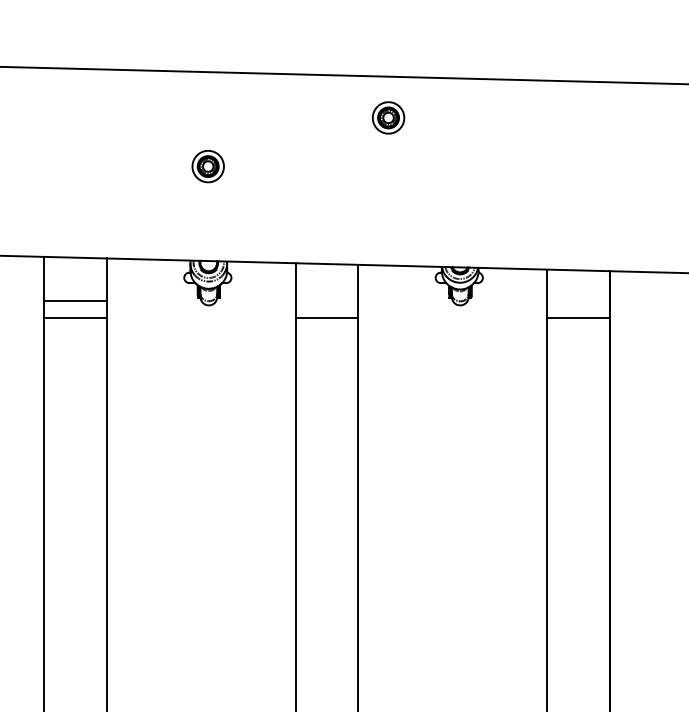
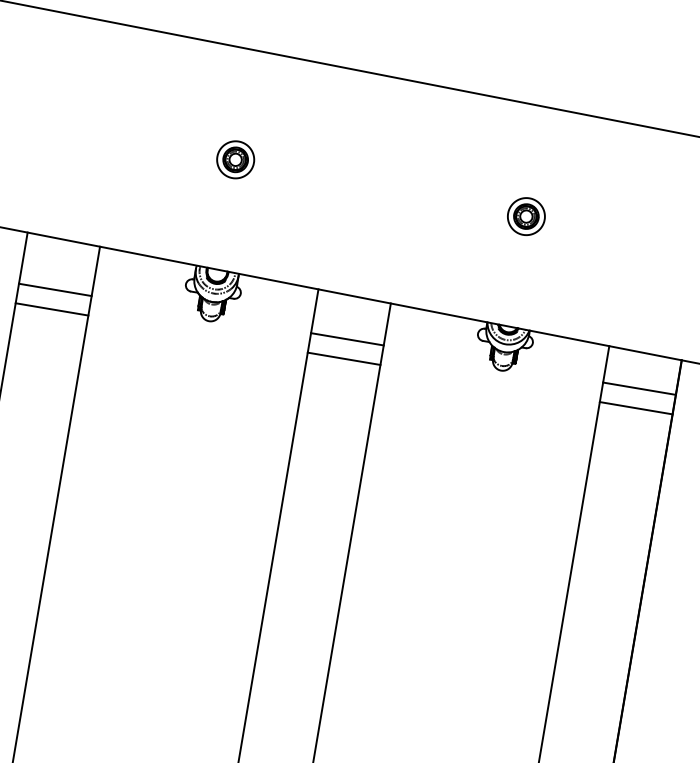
part: (388, 117) -> (526, 216), moved
line: (326, 300) -> (346, 338), added
line: (578, 300) -> (639, 388), added

